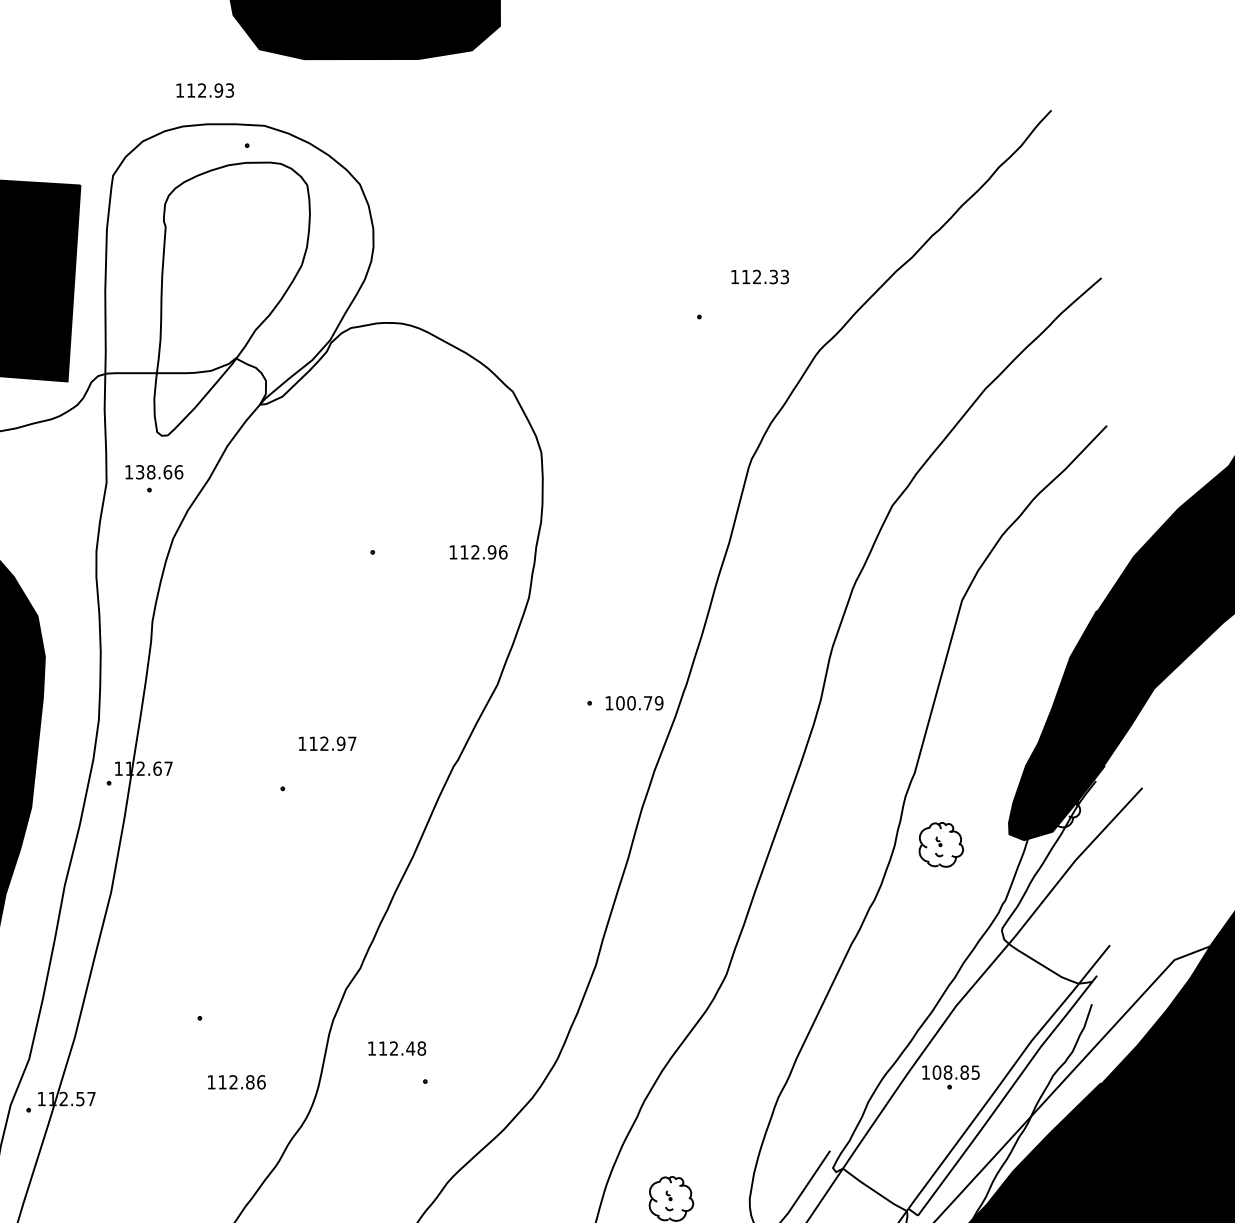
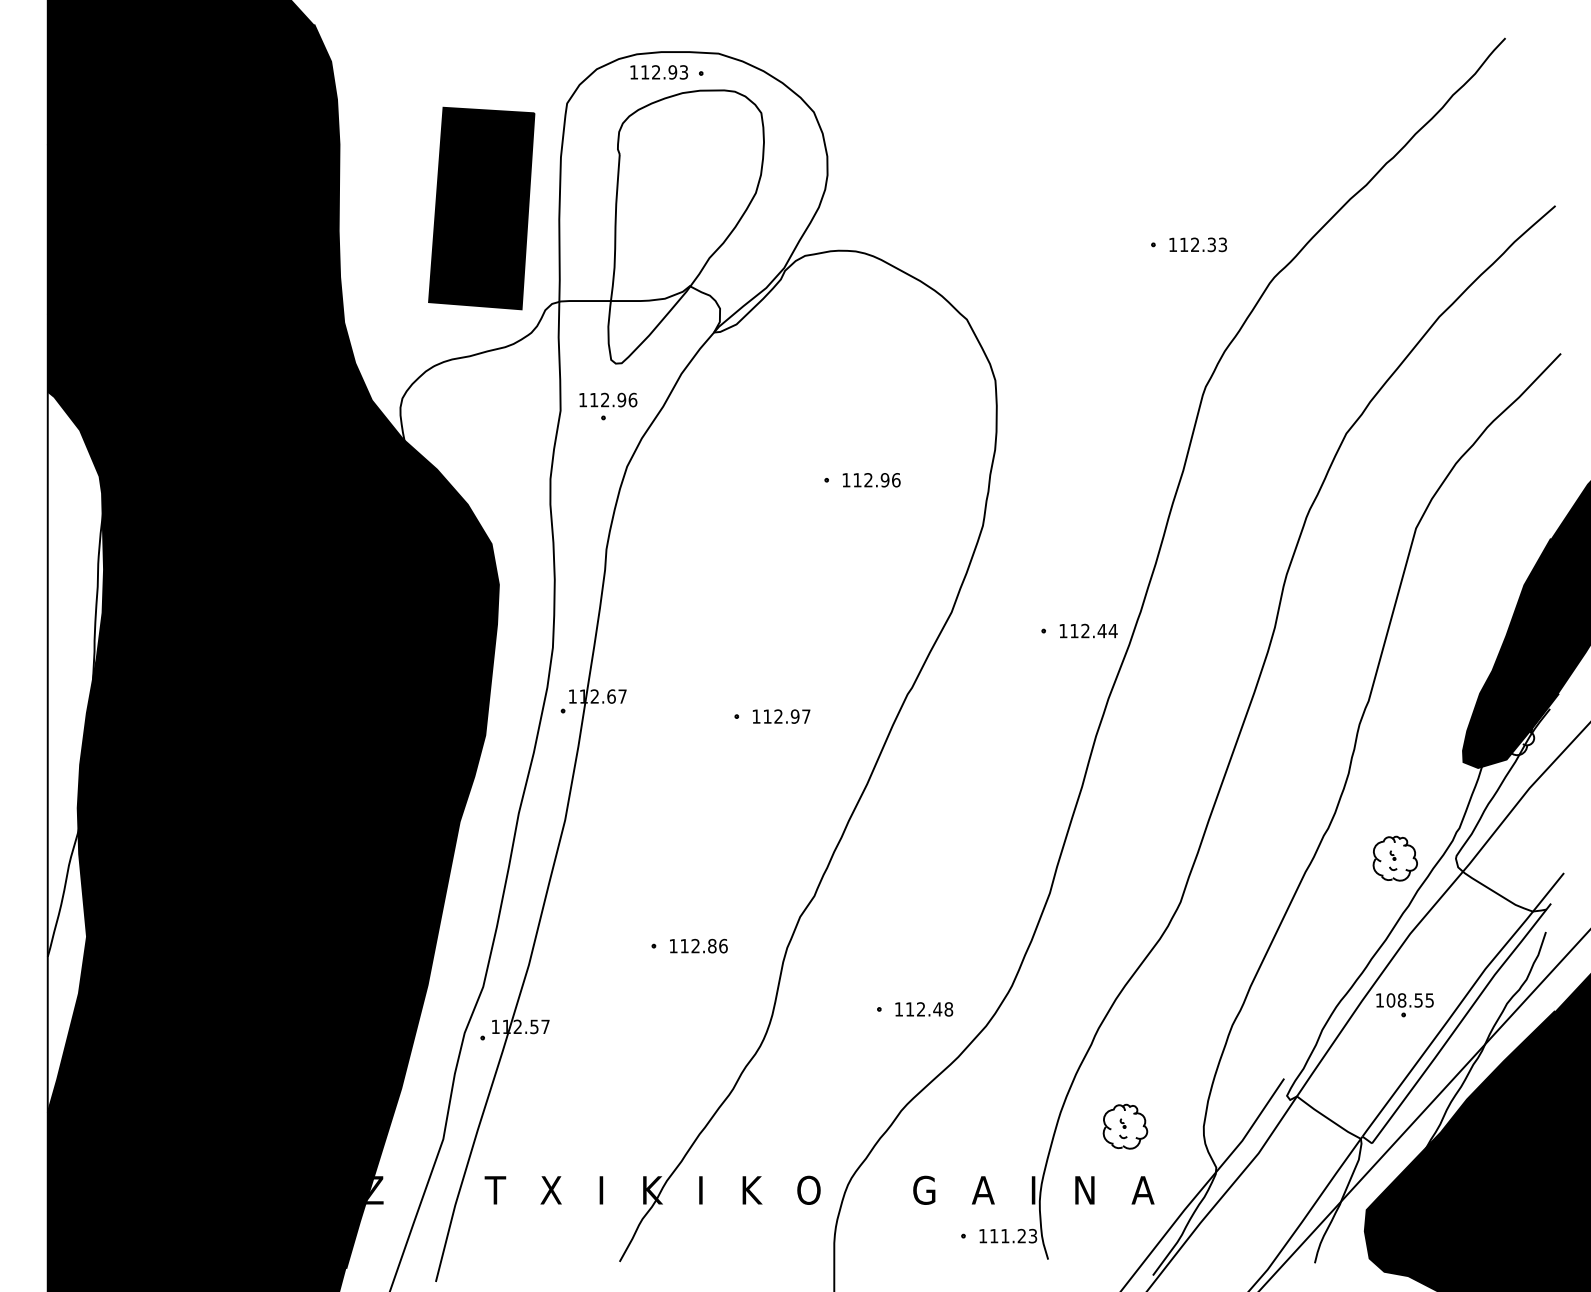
text: (205, 90) -> (659, 72), moved
text: (759, 276) -> (1197, 244), moved
text: (154, 471) -> (608, 399), 138.66 -> 112.96
text: (478, 552) -> (871, 480), moved
text: (639, 702) -> (1093, 630), 100.79 -> 112.44
text: (327, 743) -> (781, 716), moved
part: (940, 844) -> (1394, 858), moved
text: (397, 1048) -> (924, 1009), moved
text: (964, 1072) -> (1418, 1000), 108.85 -> 108.55
text: (236, 1081) -> (698, 945), moved

